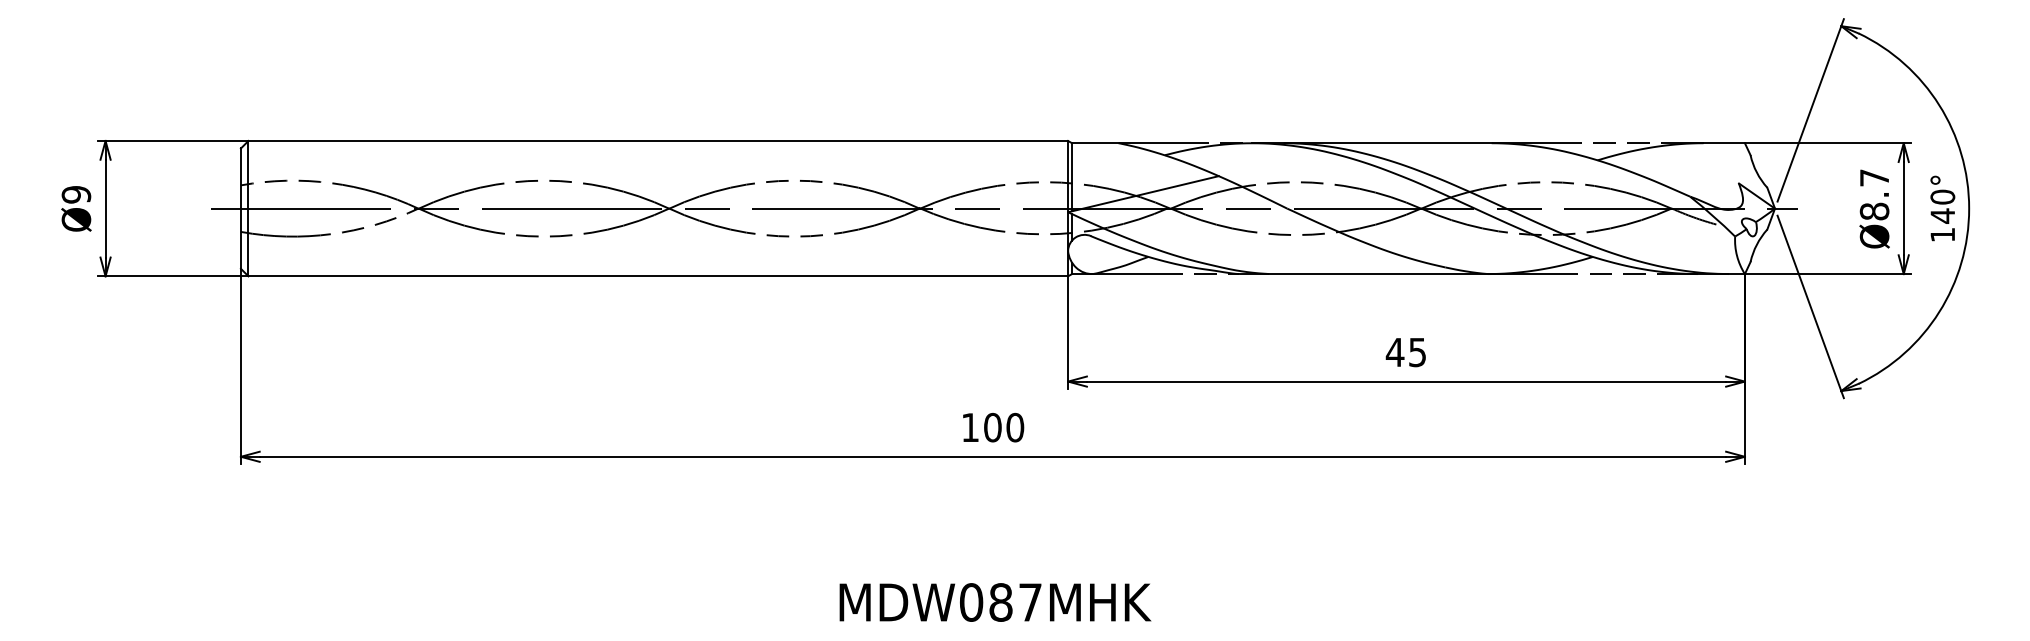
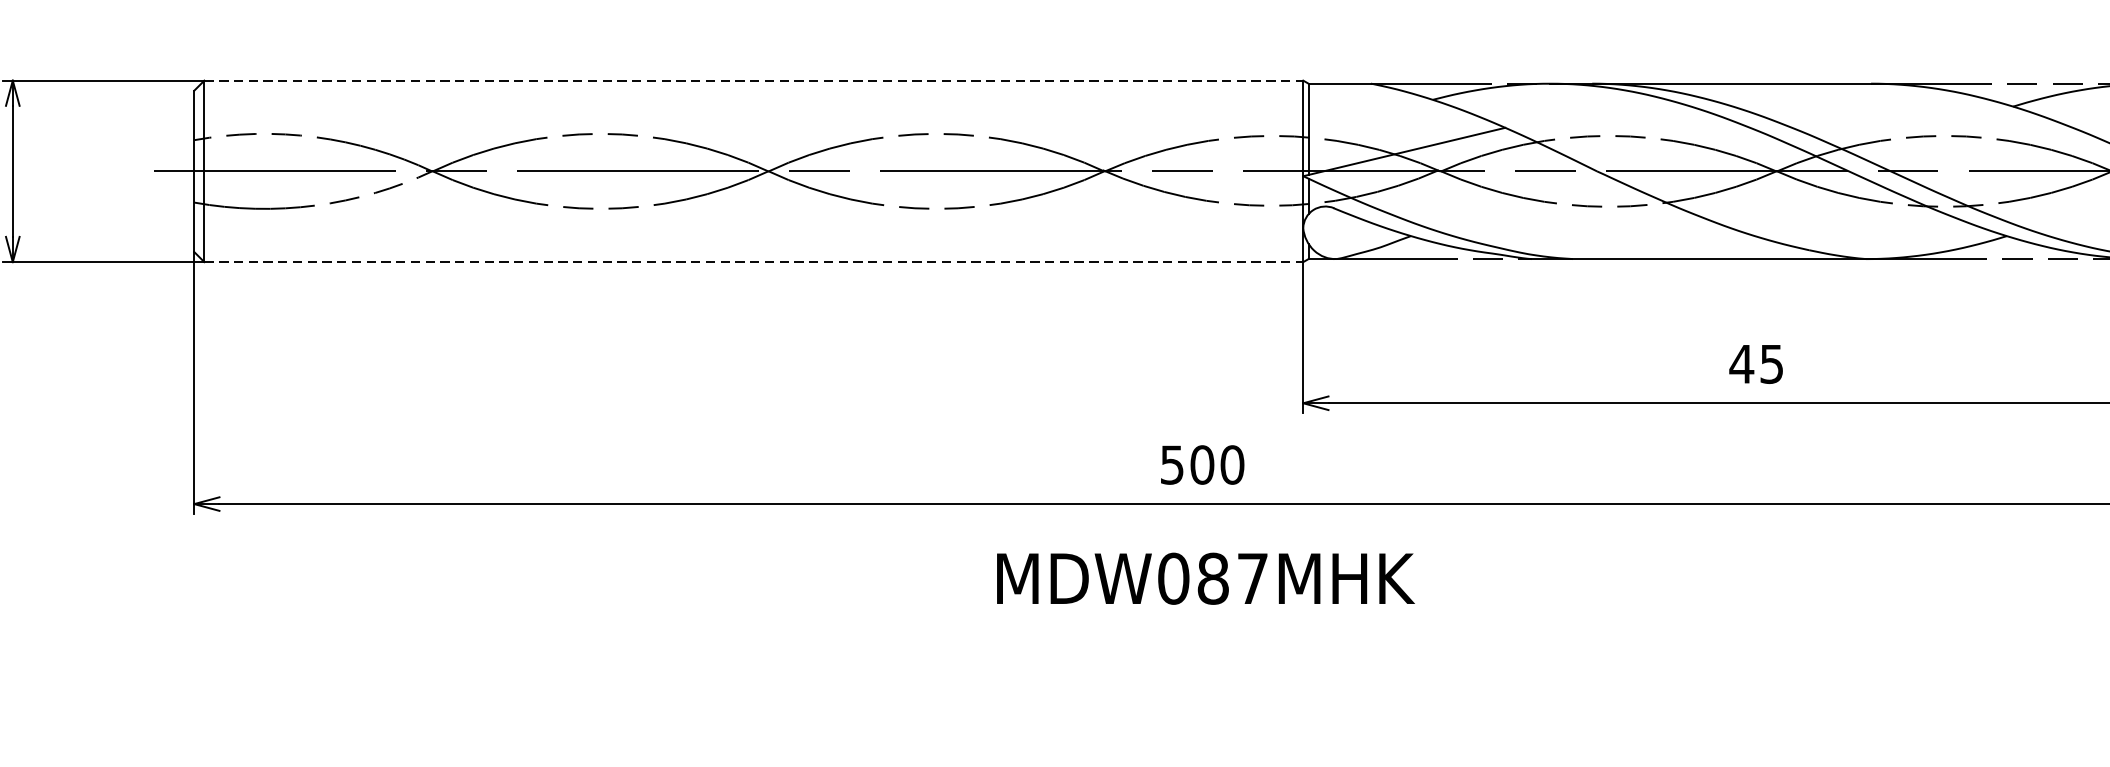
line: (658, 140) -> (754, 80), solid -> dashed
line: (658, 276) -> (754, 262), solid -> dashed
text: (970, 427) -> (1172, 464), 100 -> 500
text: (995, 602) -> (1205, 578), moved

